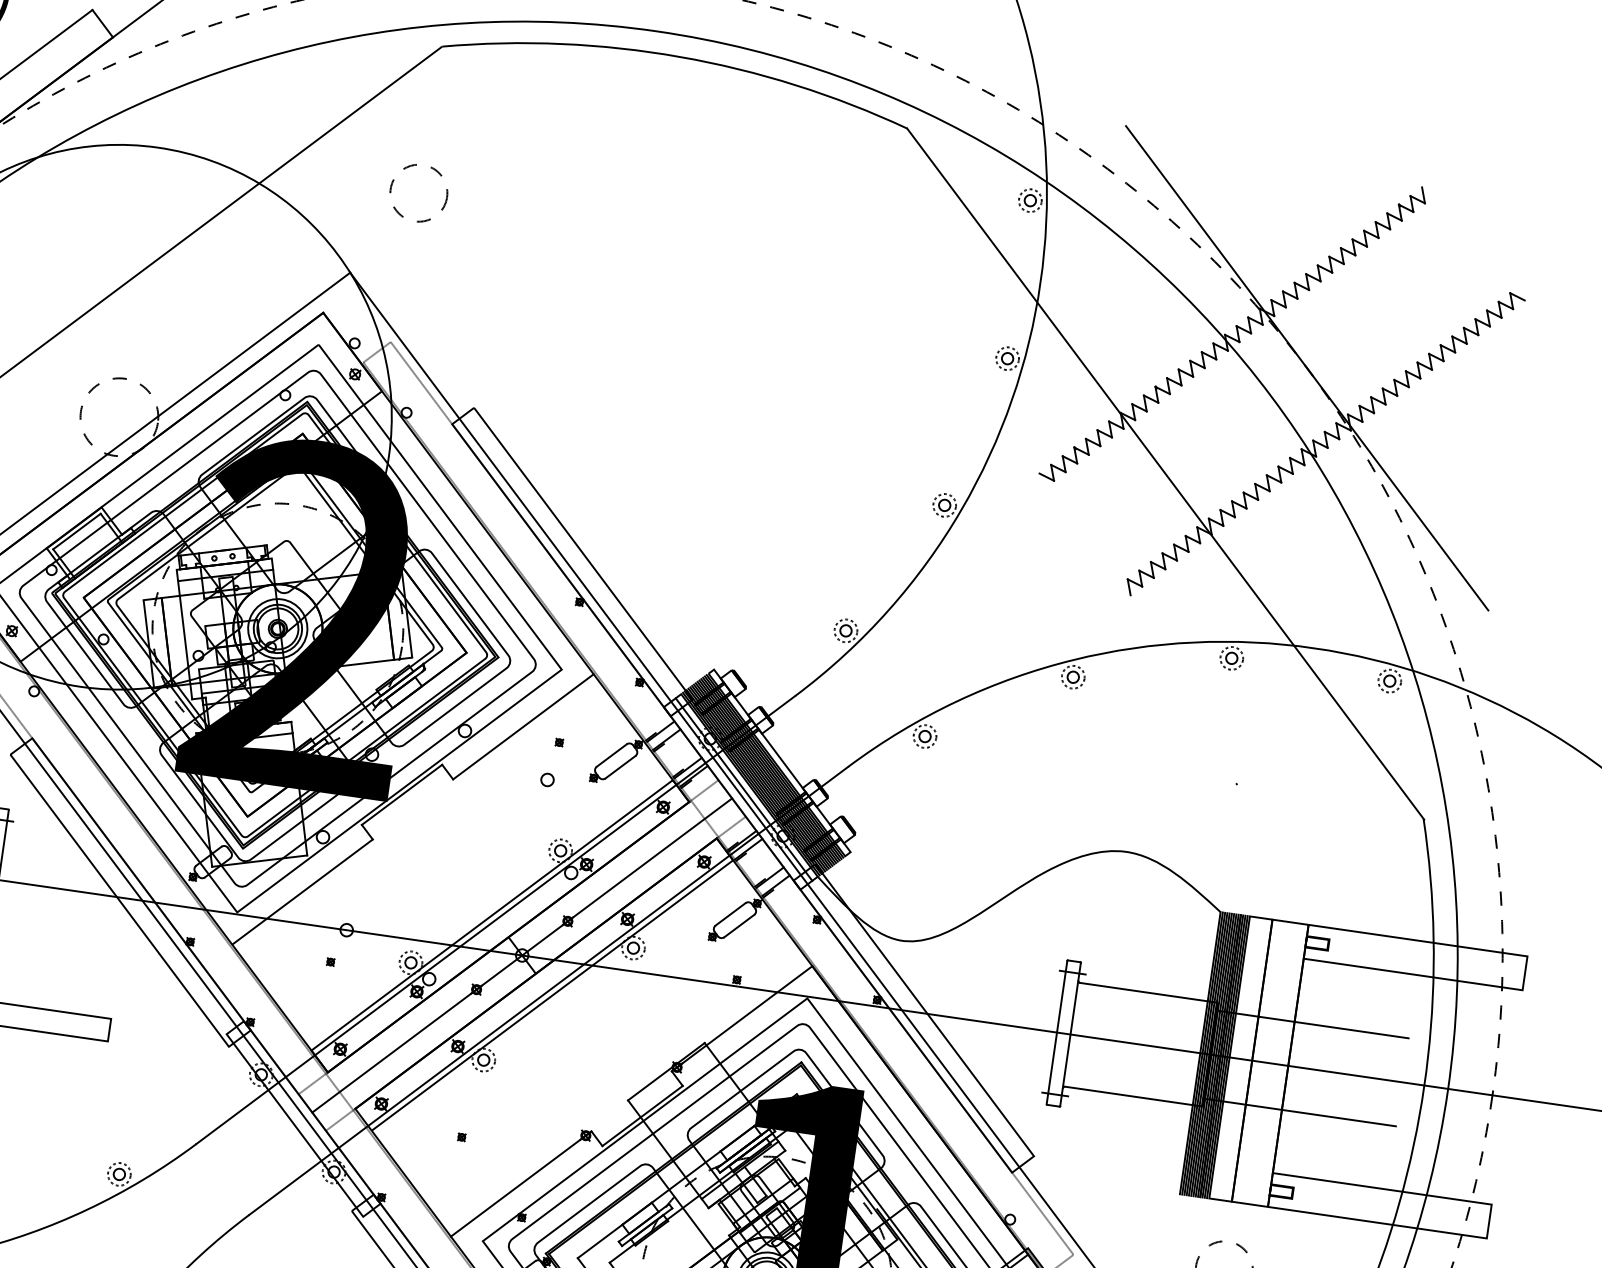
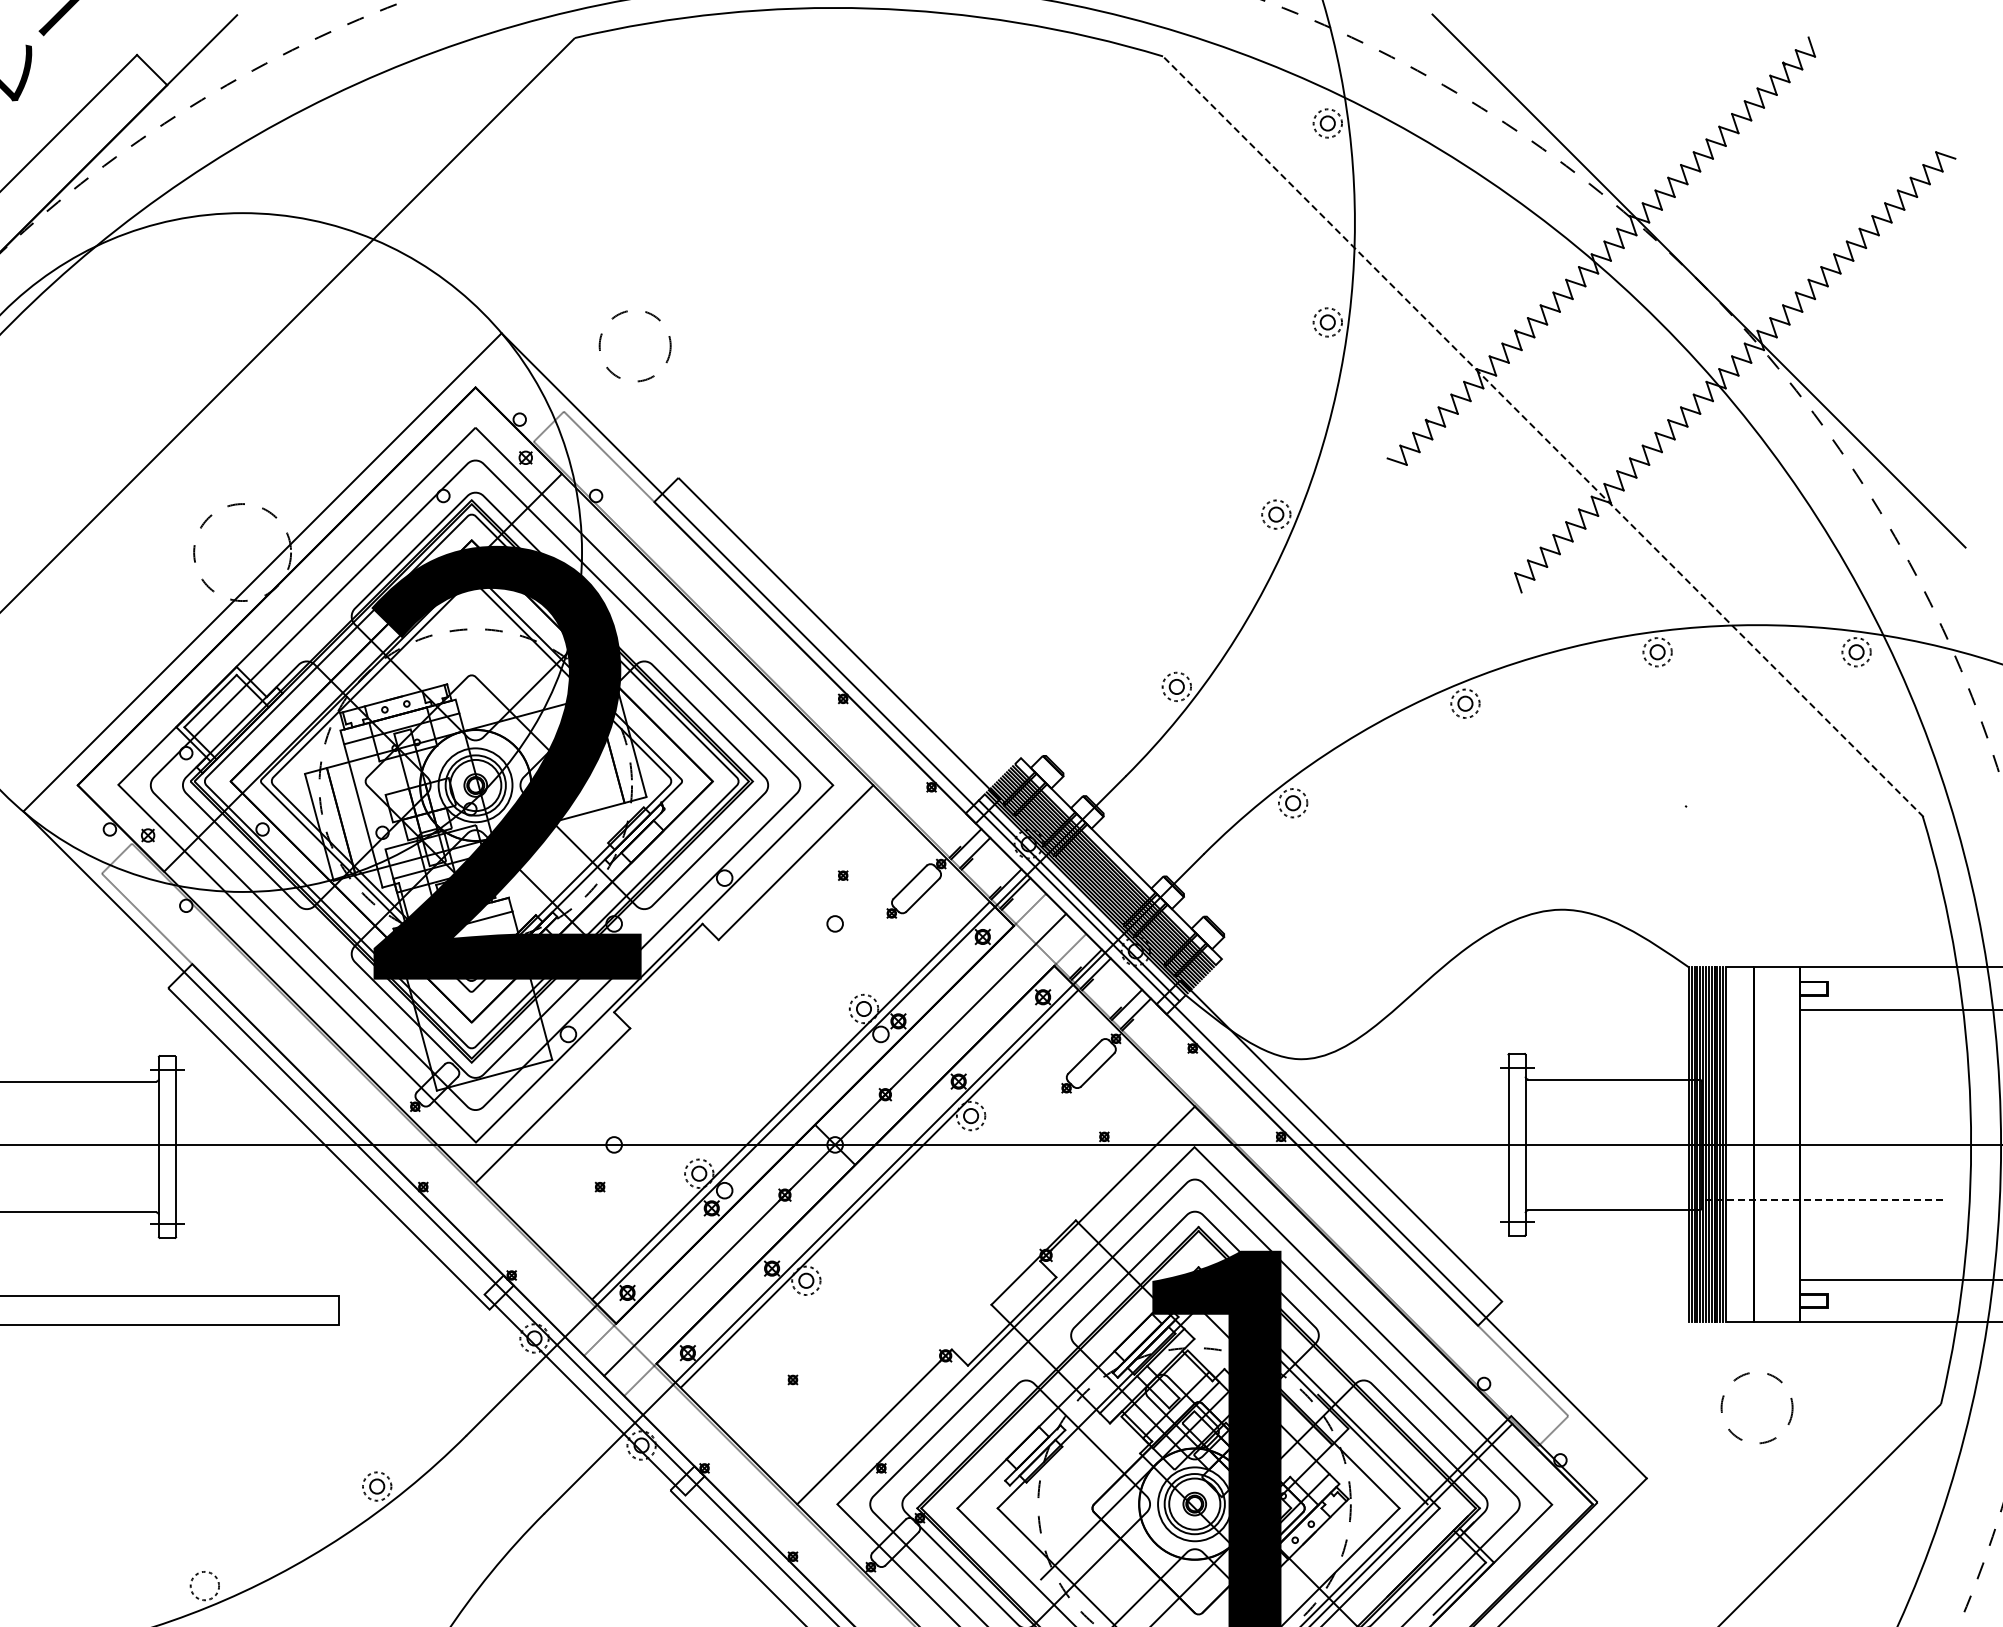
circle: (418, 193) -> (634, 346), moved
line: (1165, 473) -> (1543, 436), solid -> dashed
line: (1312, 1024) -> (1822, 1089), removed
line: (1300, 1112) -> (1822, 1200), solid -> dashed

